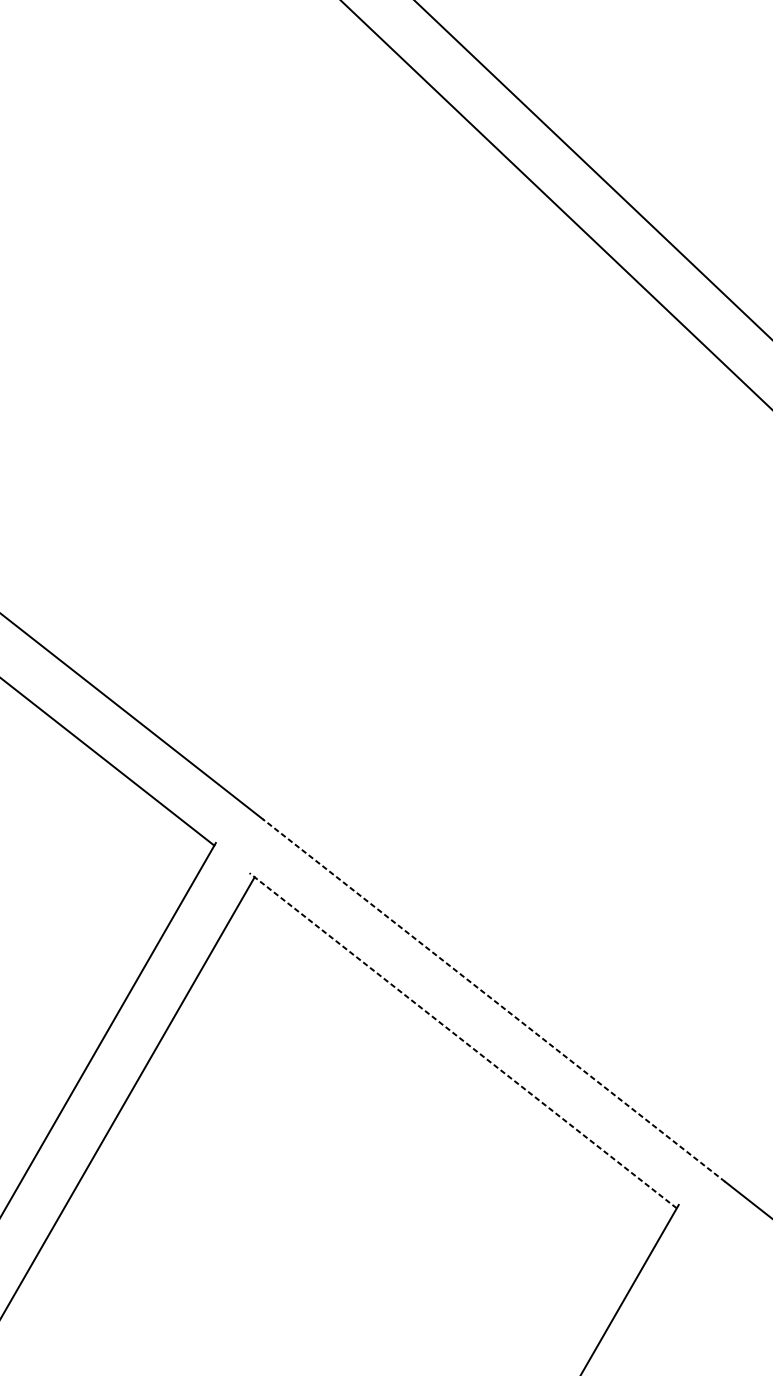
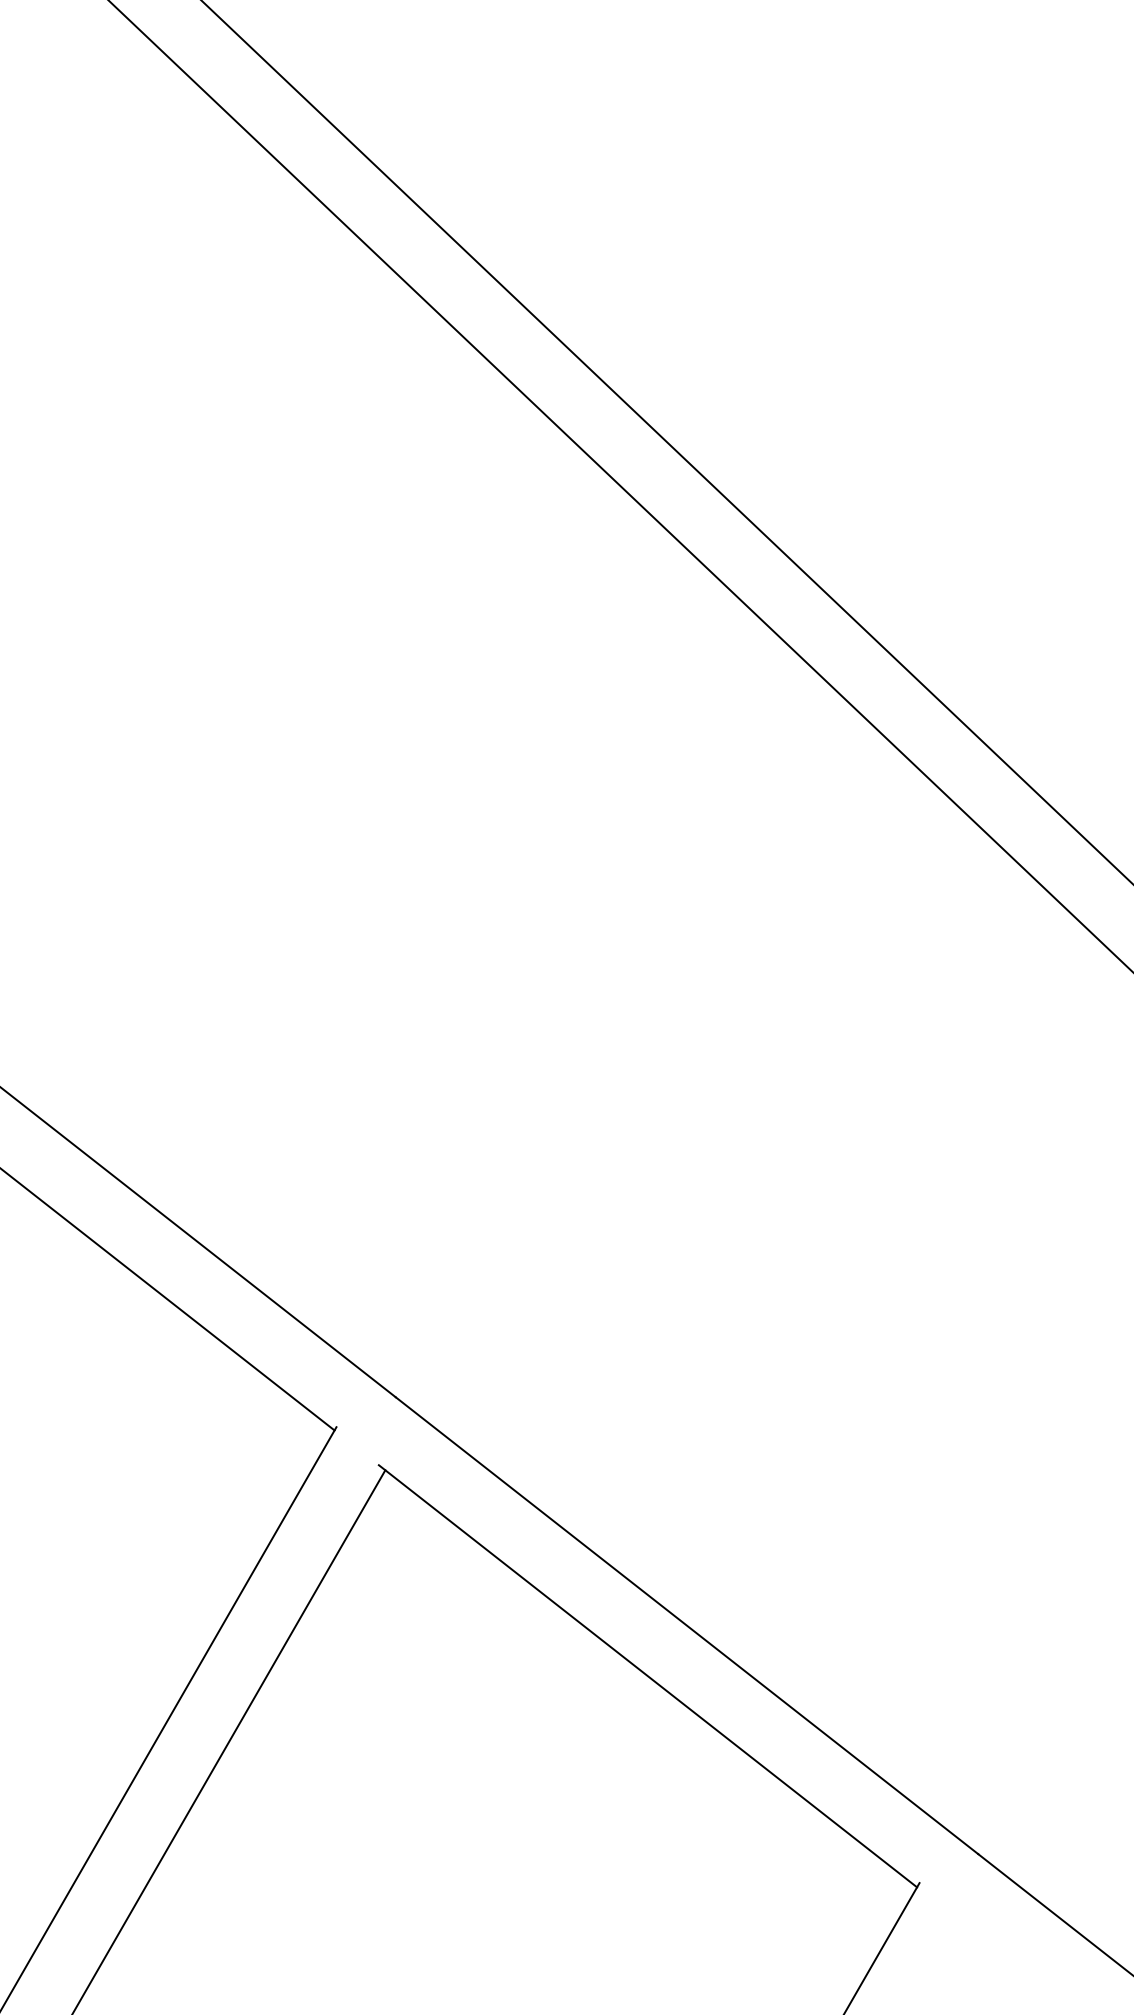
line: (493, 1000) -> (686, 1625), dashed -> solid
line: (462, 1040) -> (647, 1676), dashed -> solid

